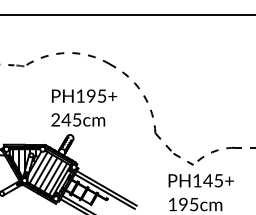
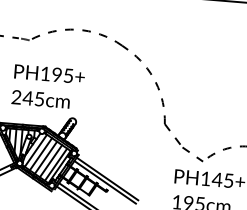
text: (84, 107) -> (48, 86), moved

